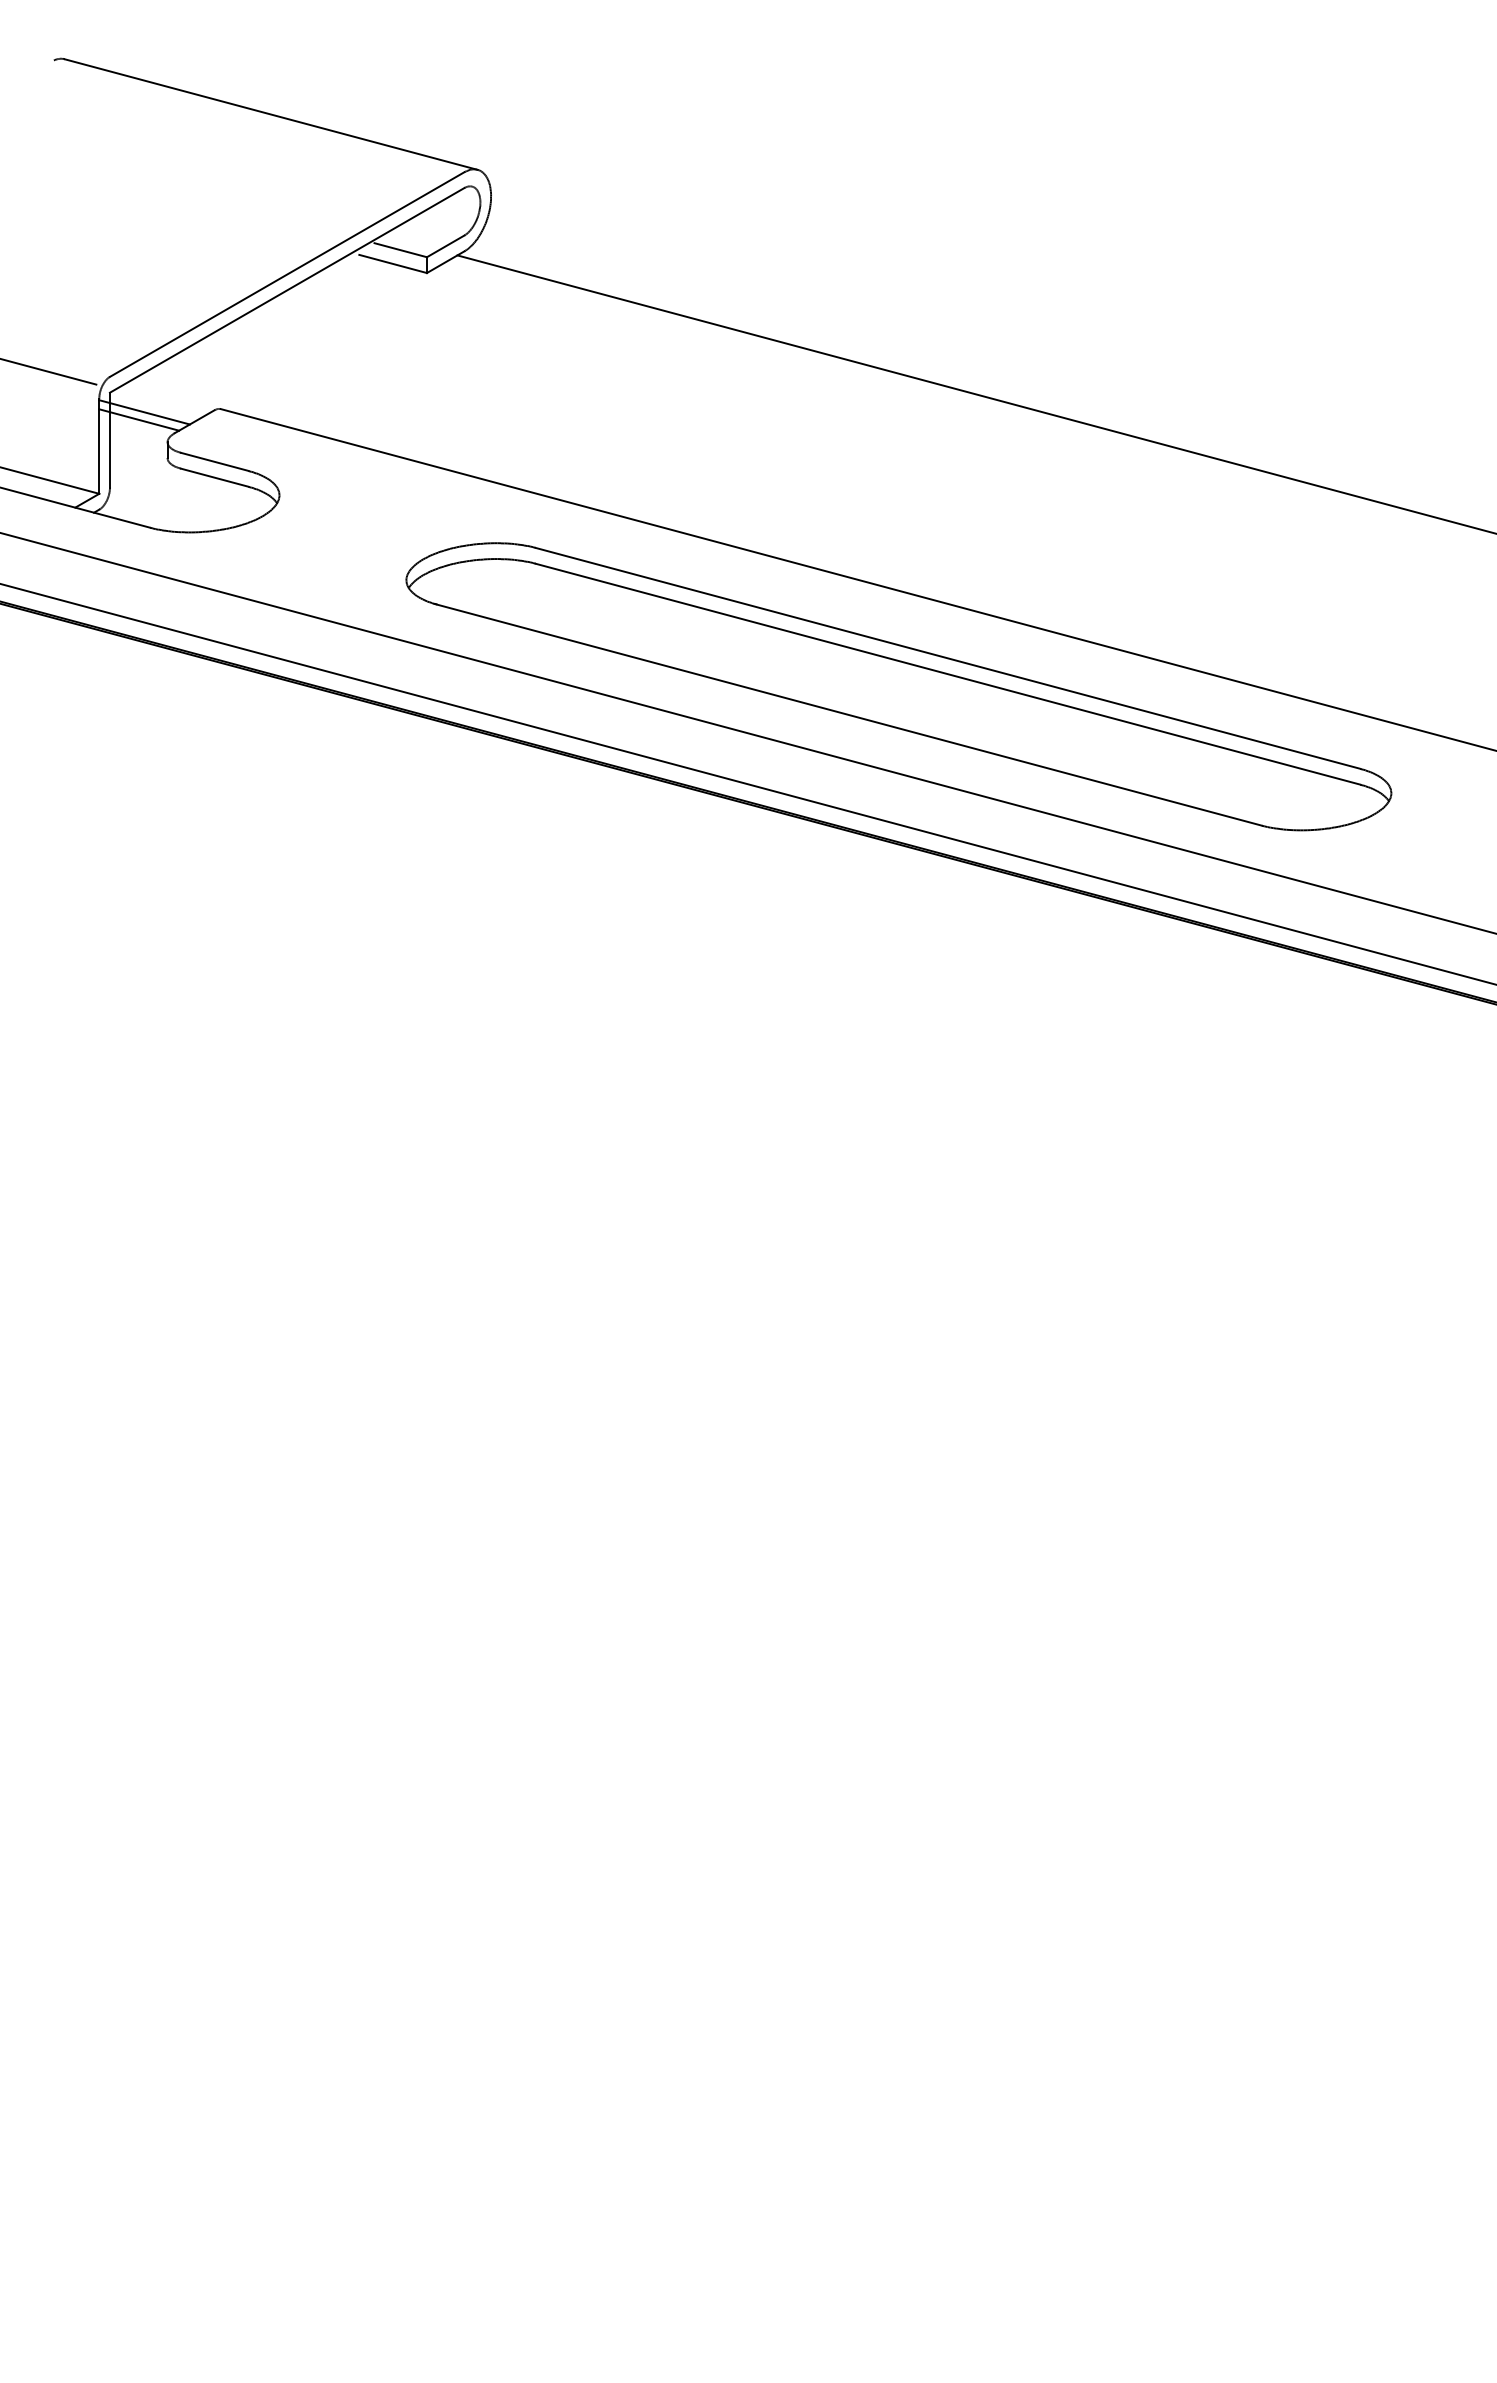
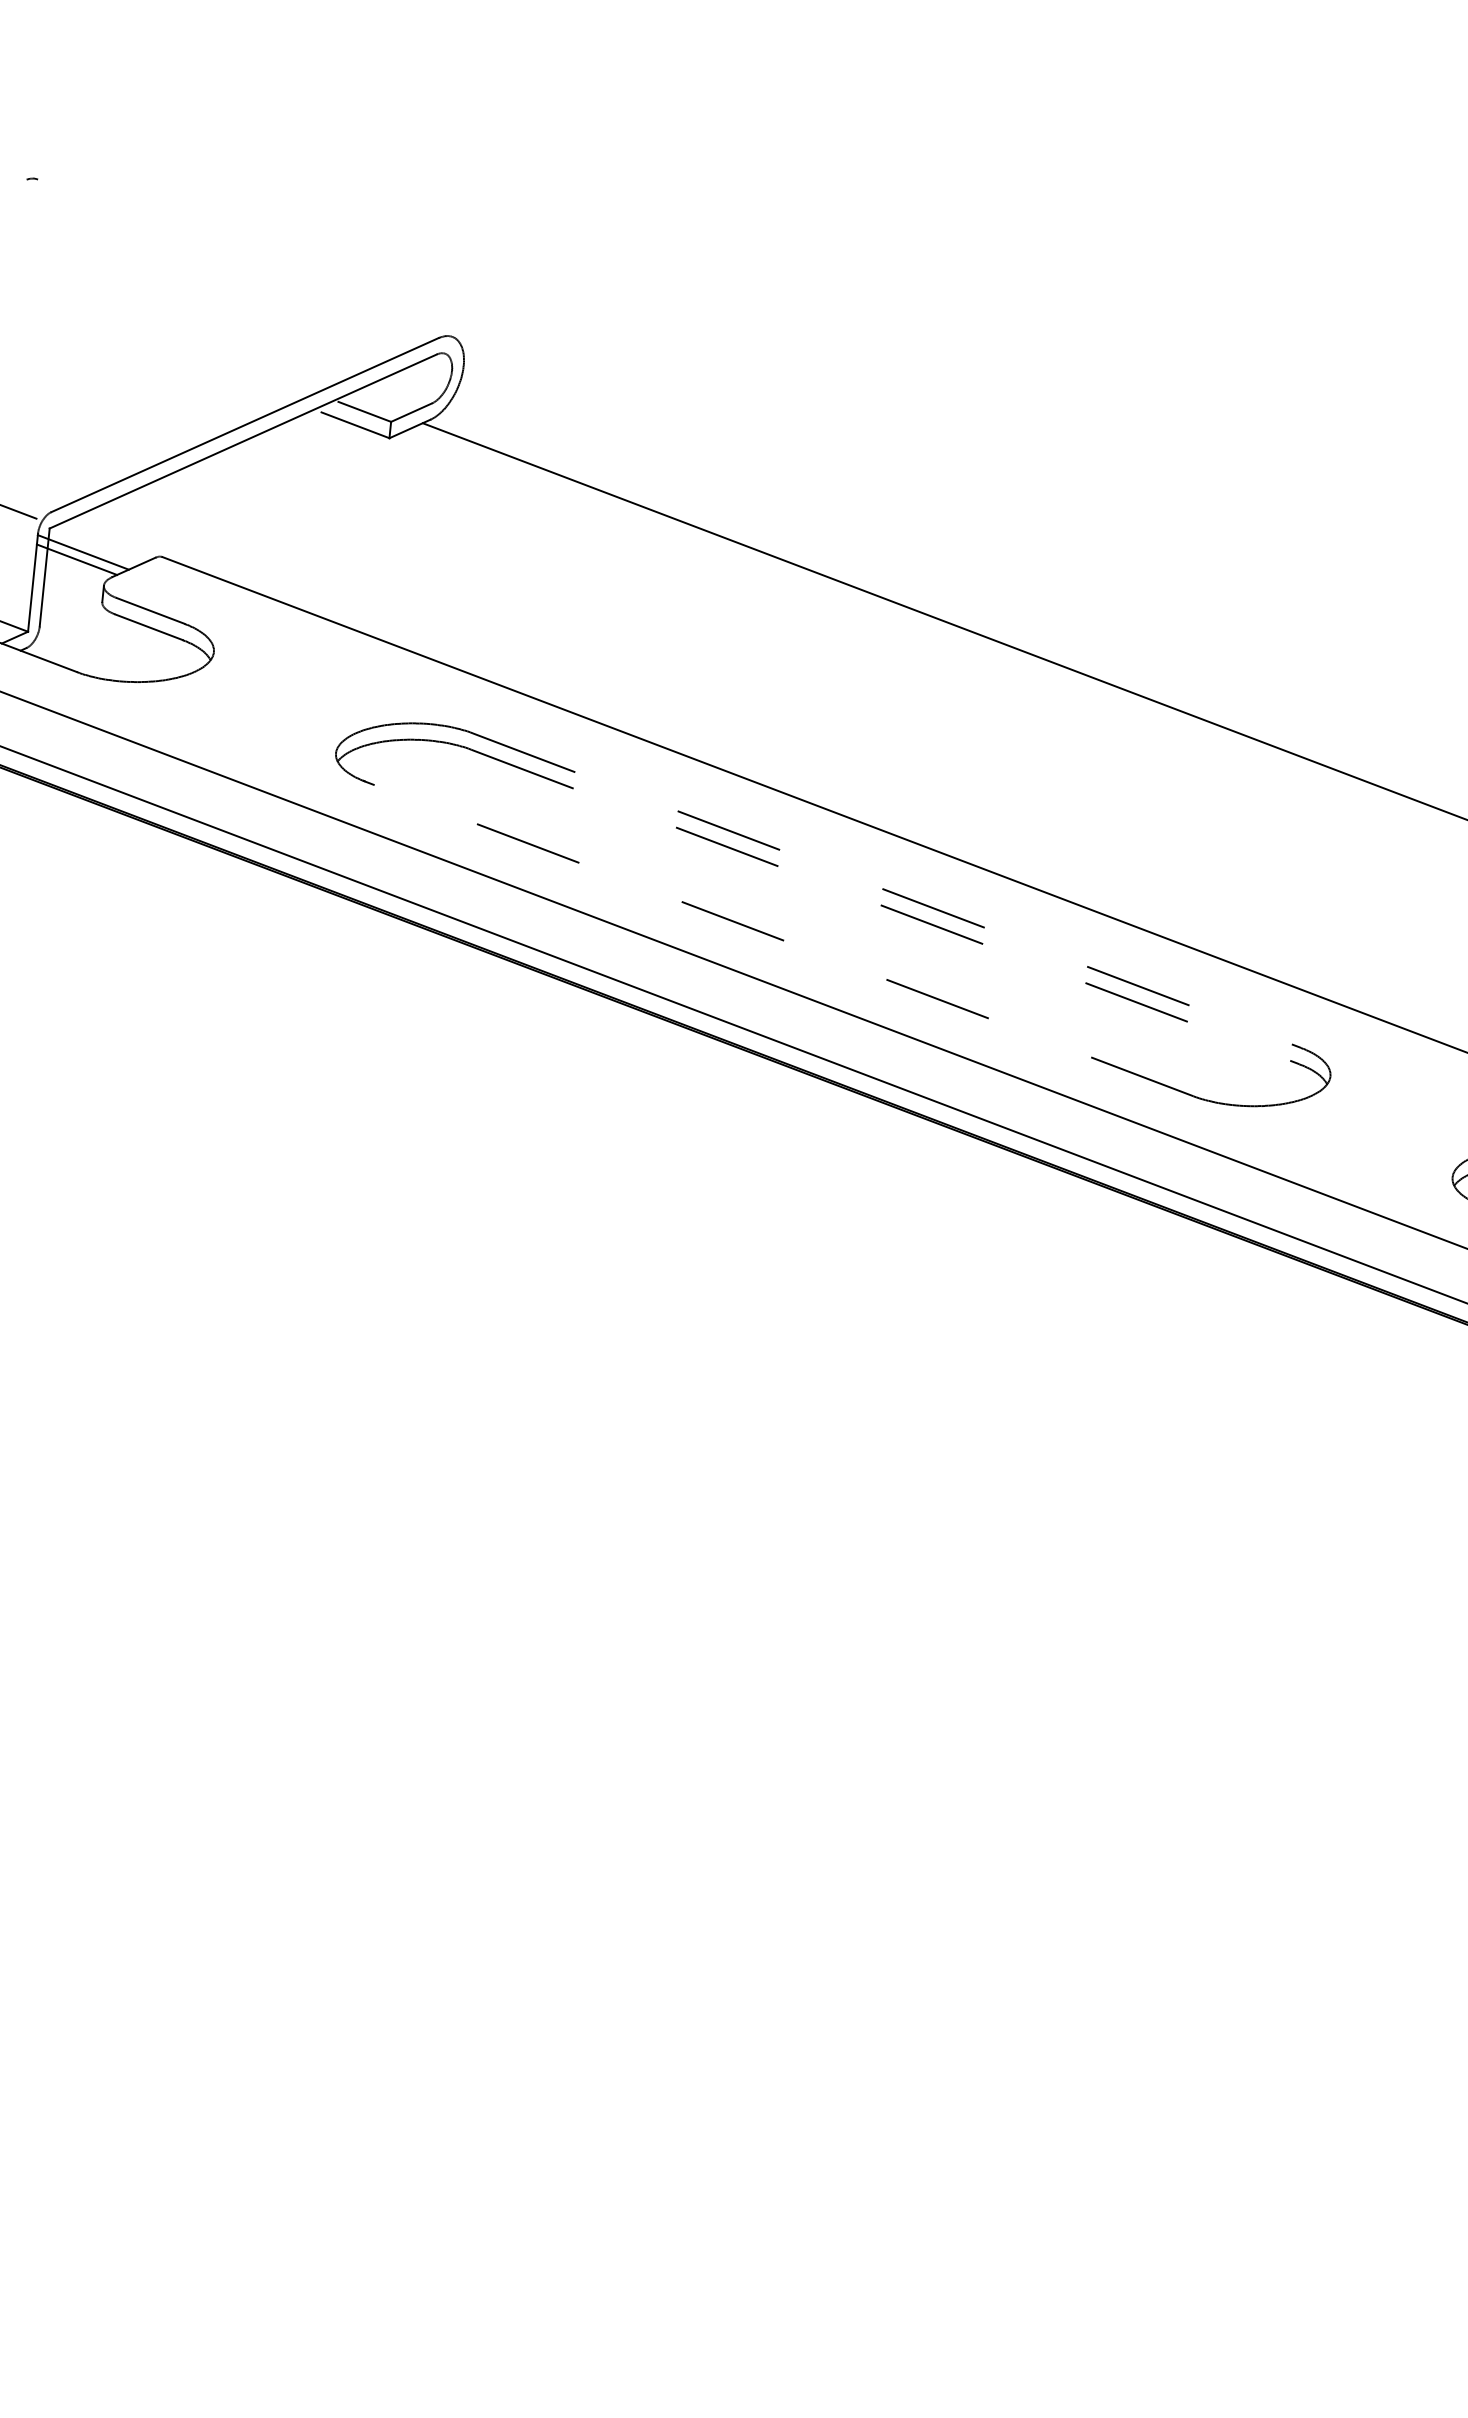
line: (270, 114) -> (244, 258), removed
line: (948, 658) -> (887, 890), solid -> dashed
line: (948, 674) -> (885, 907), solid -> dashed
line: (847, 714) -> (777, 938), solid -> dashed

